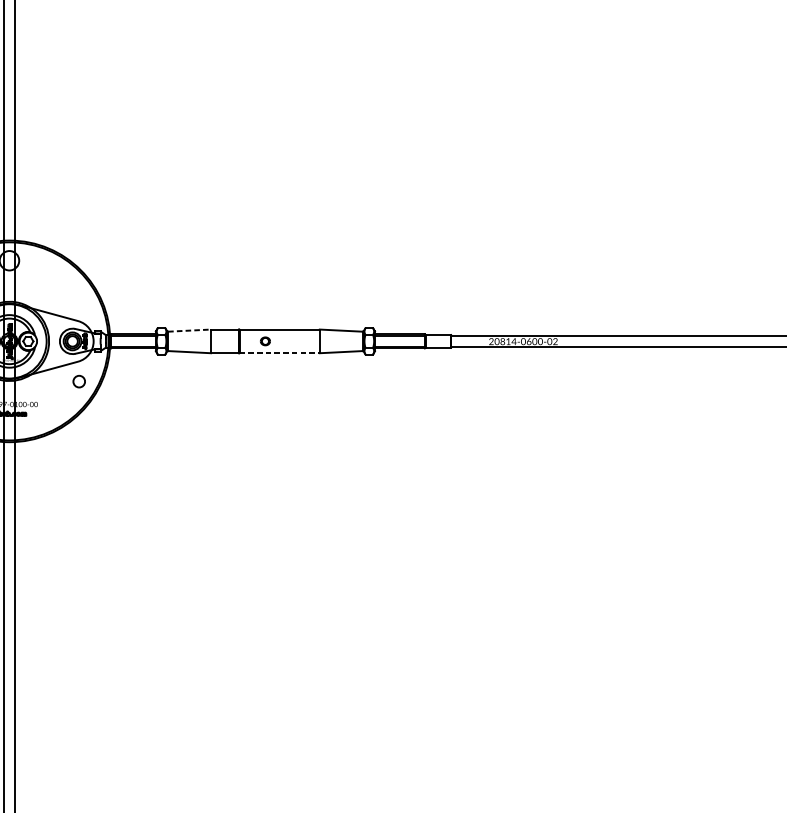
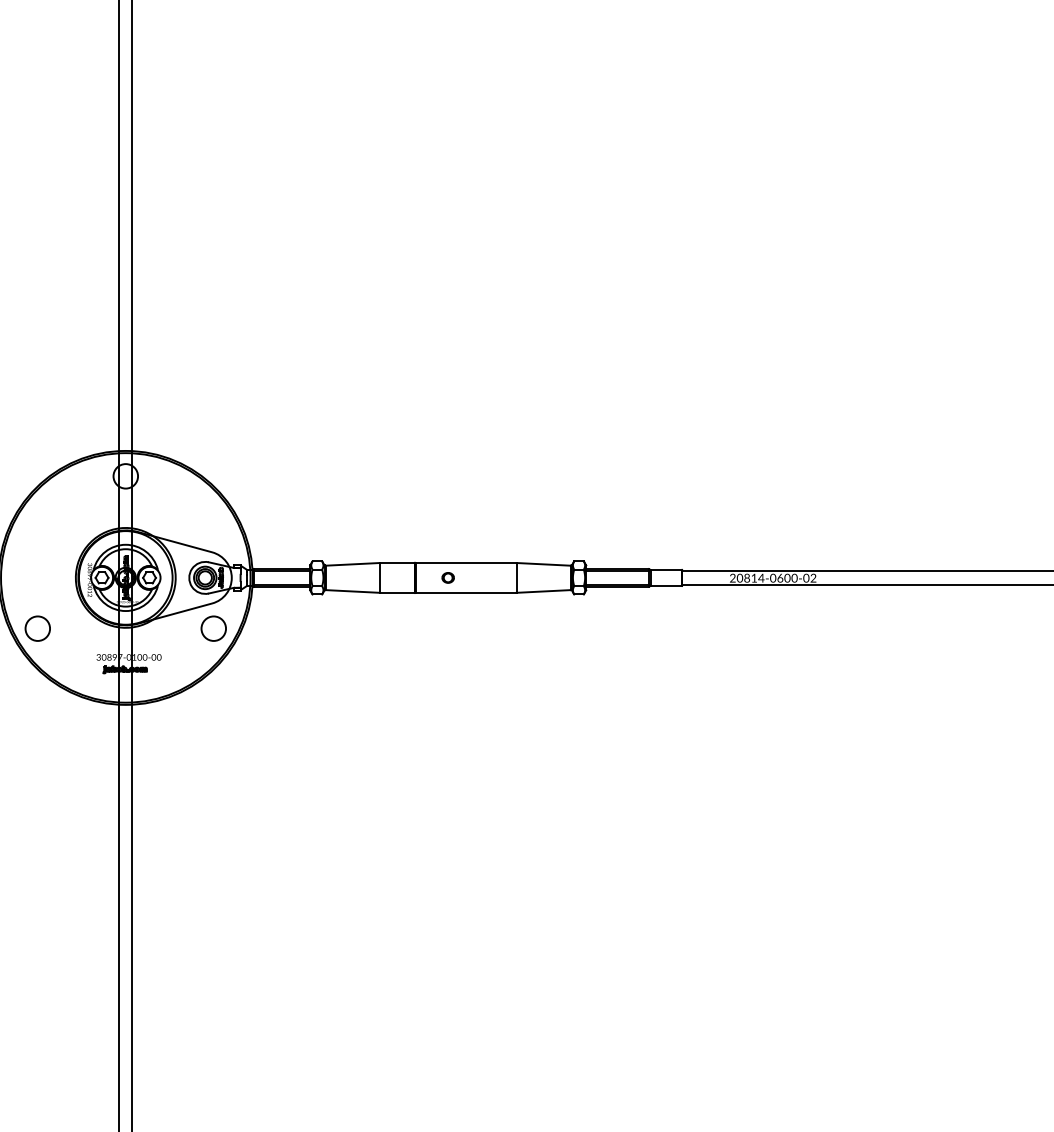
line: (190, 330) -> (353, 564), dashed -> solid
line: (279, 352) -> (466, 592), dashed -> solid
circle: (79, 381) -> (213, 628), size x1.67

